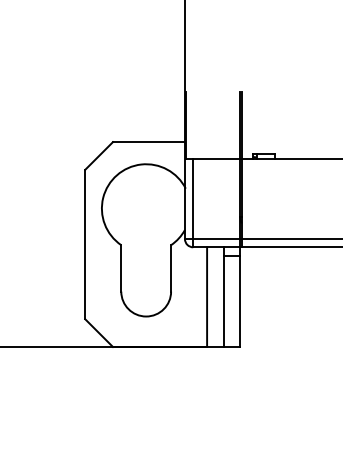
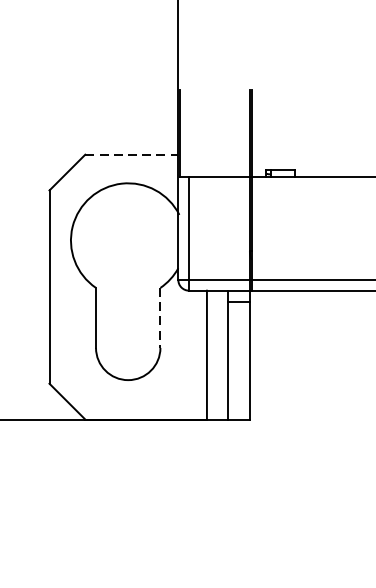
line: (148, 142) -> (131, 155), solid -> dashed
line: (171, 268) -> (160, 318), solid -> dashed

